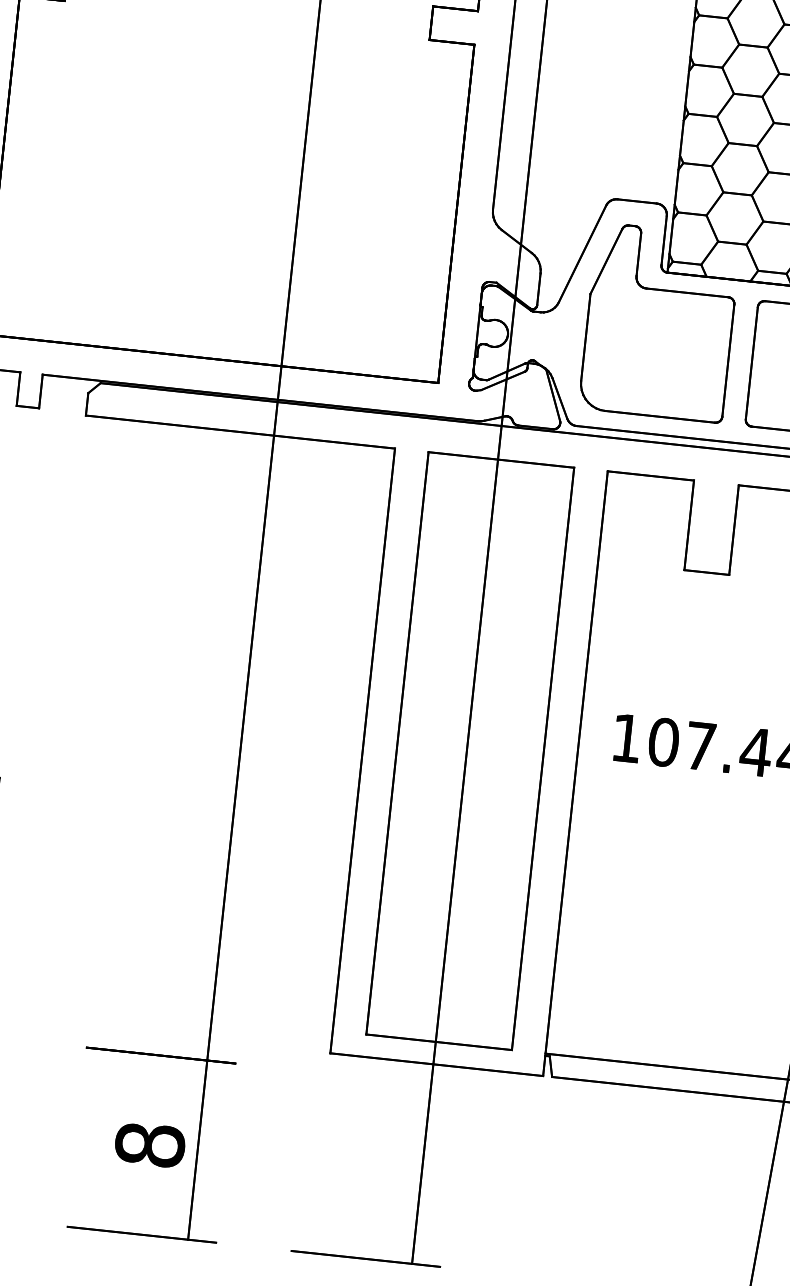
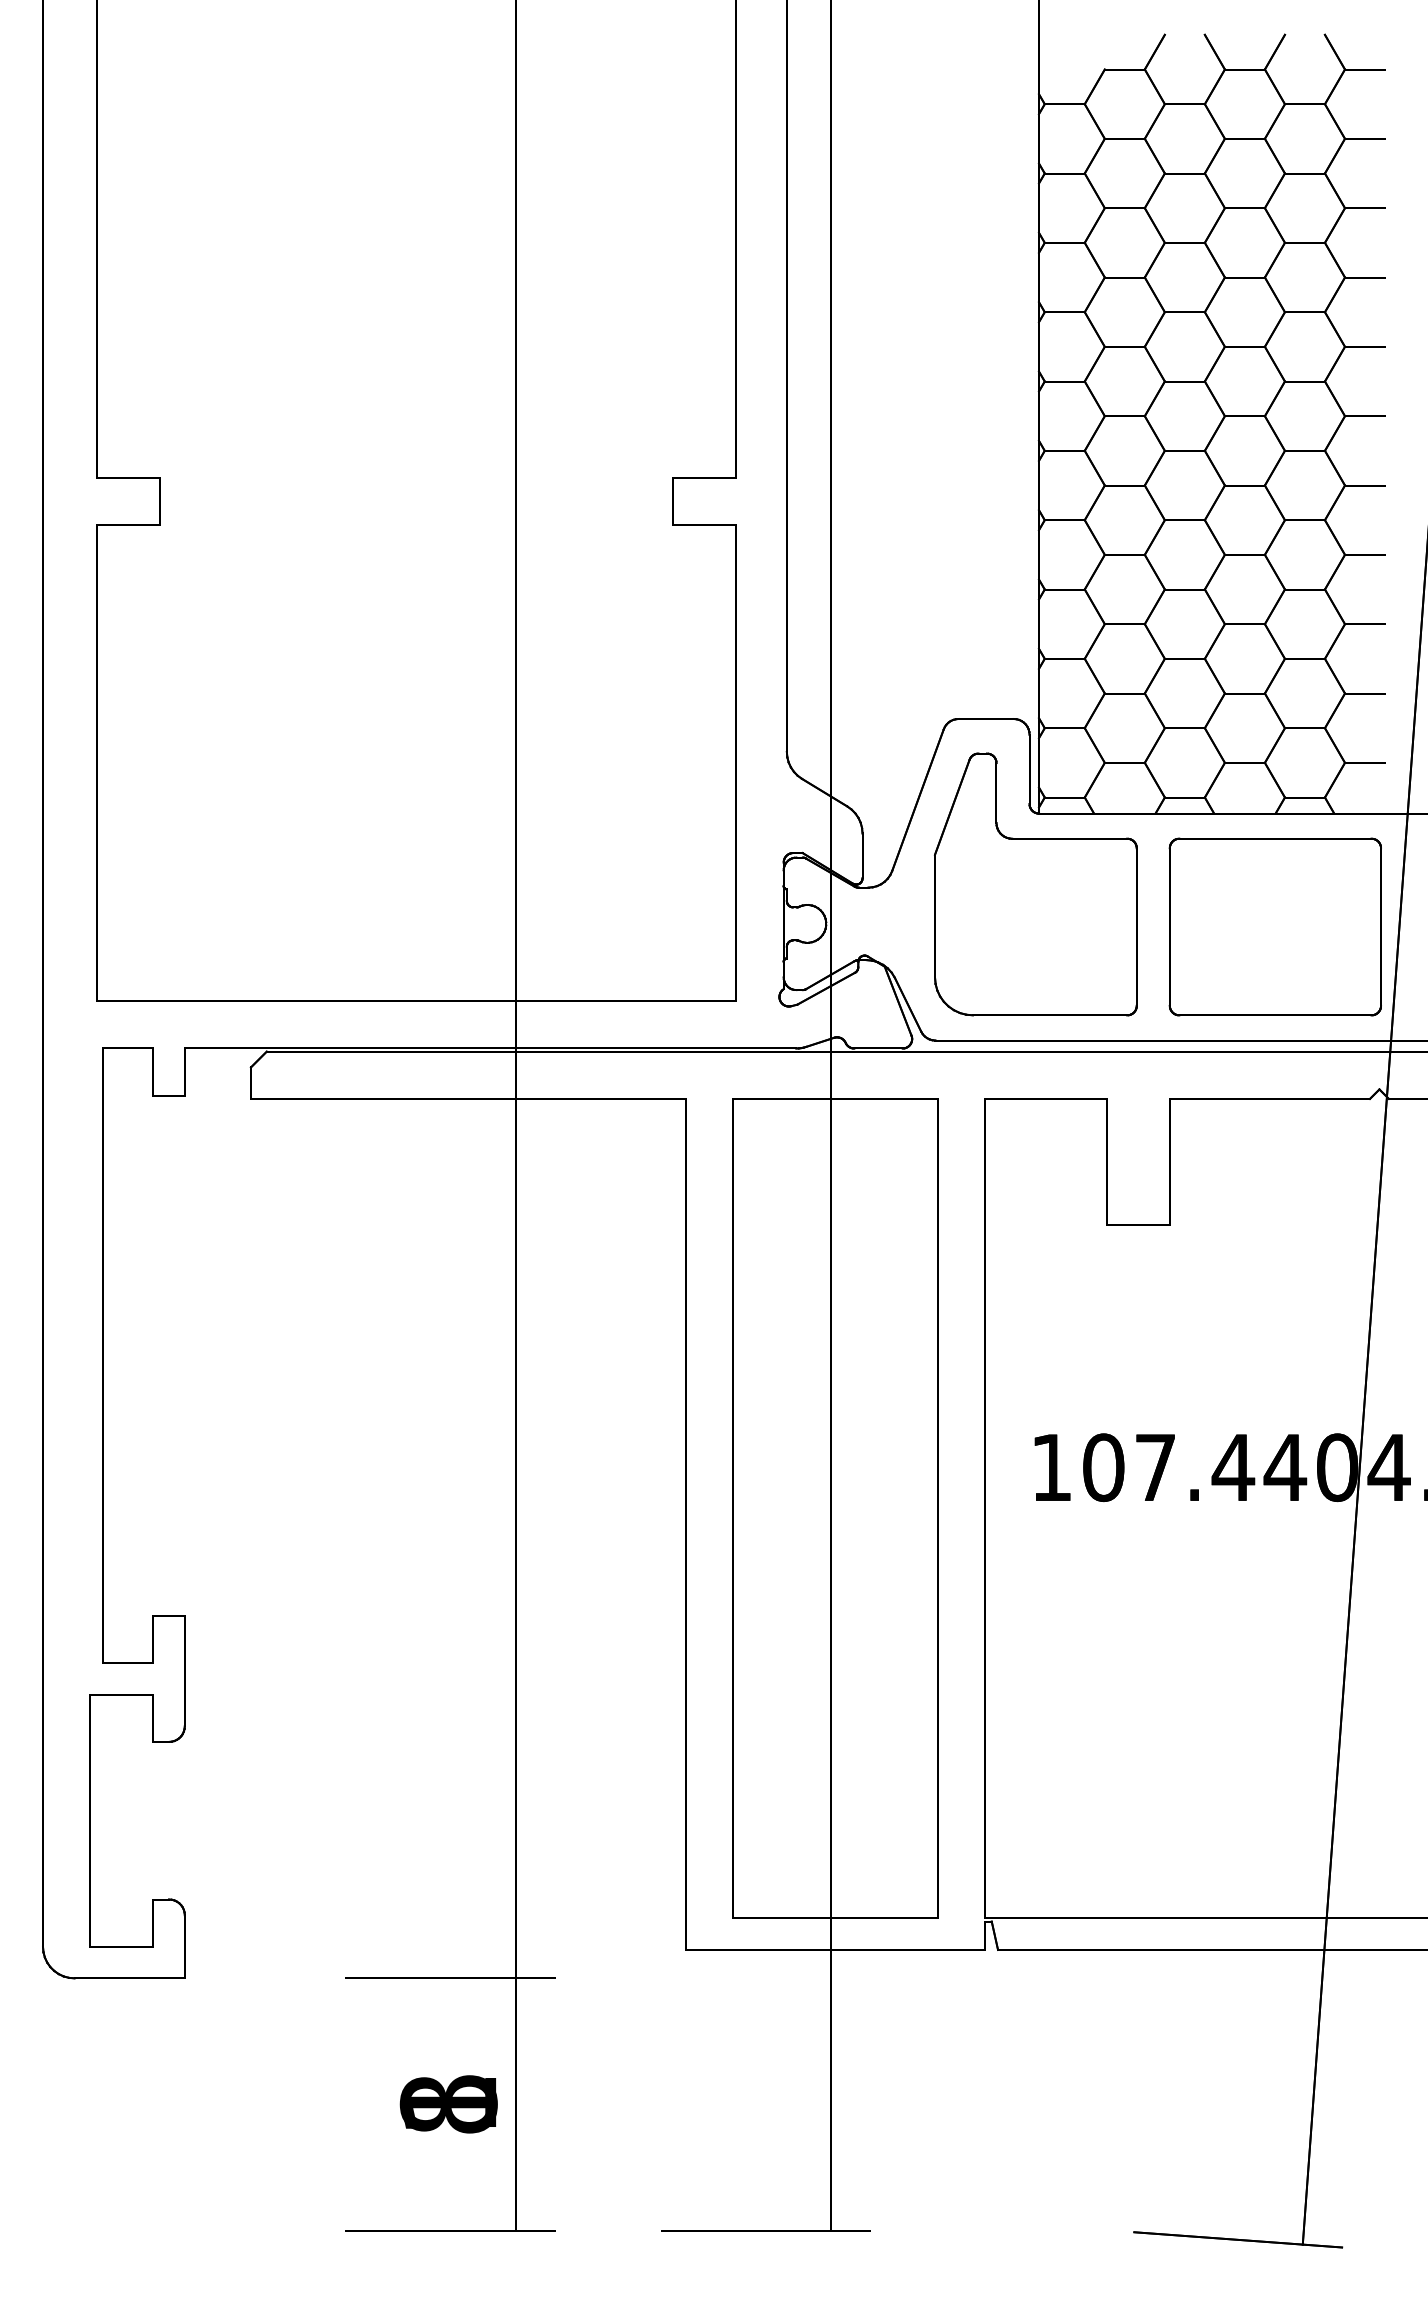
text: (149, 1145) -> (448, 2104), 8 -> 1

